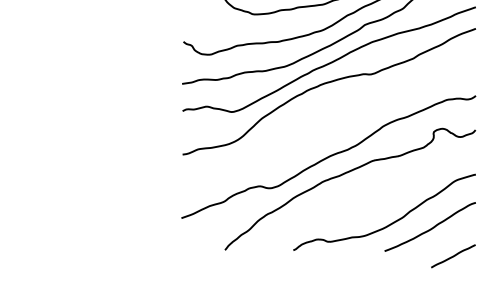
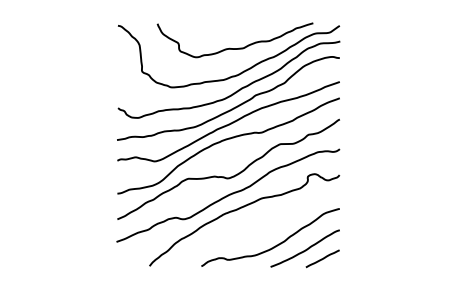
curve: (331, 131) -> (230, 176), added
line: (453, 255) -> (322, 258), moved

